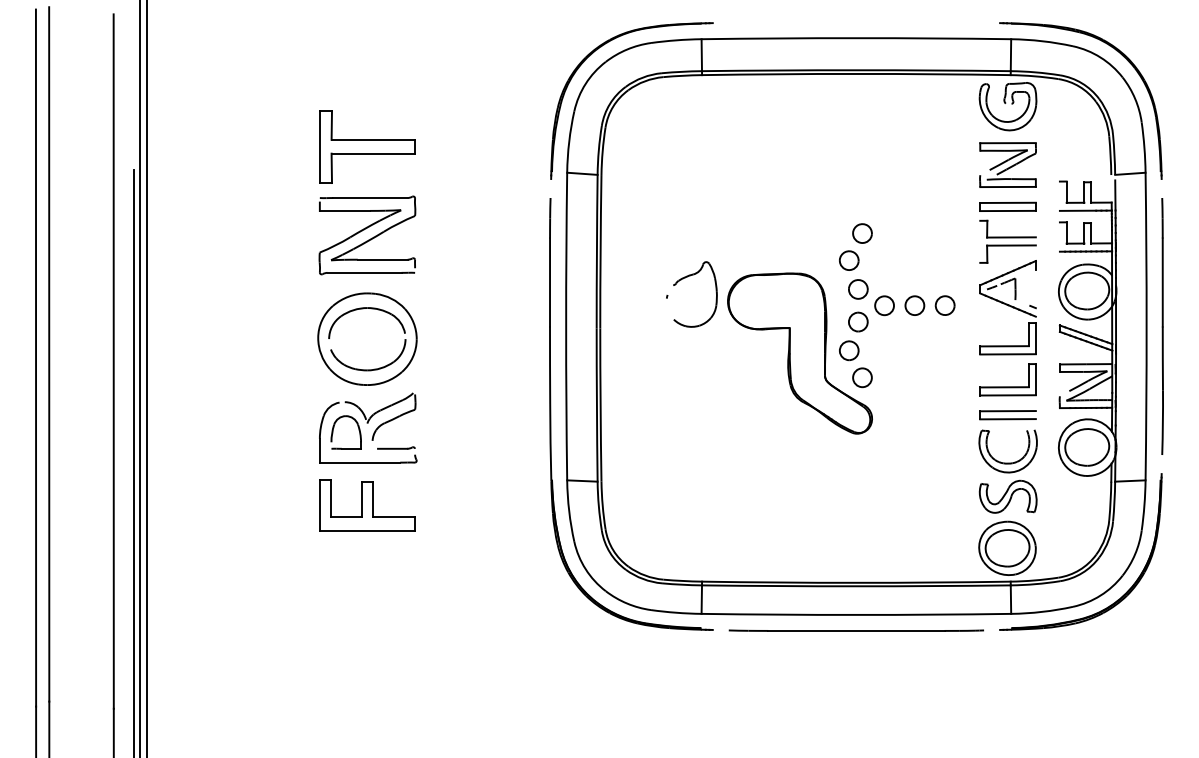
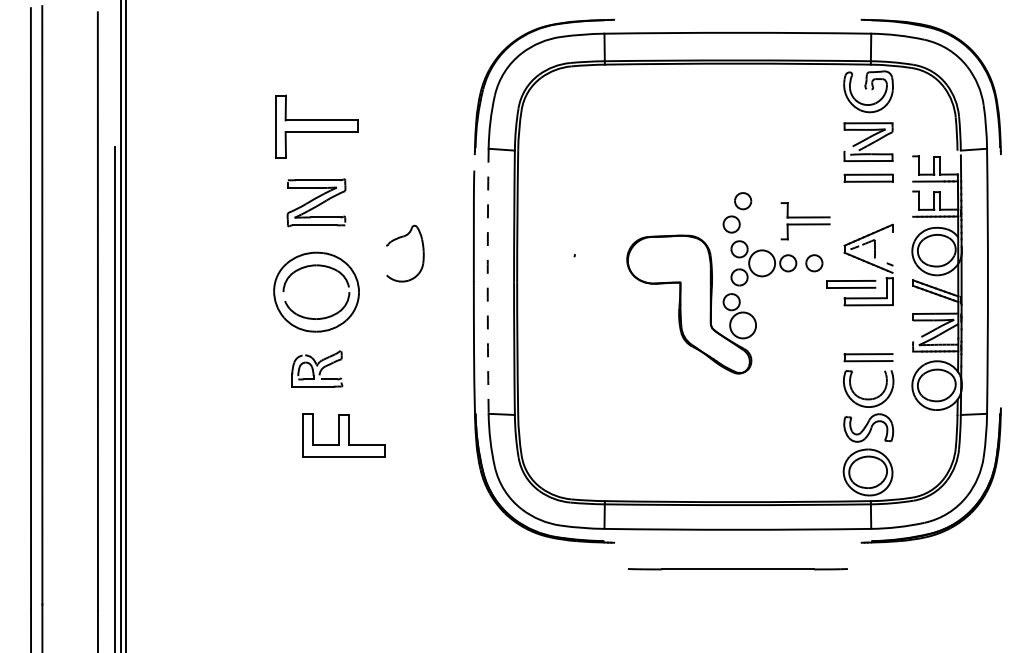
part: (367, 235) -> (316, 202), size x0.7
part: (1007, 241) -> (805, 220), moved
part: (690, 276) -> (401, 238), moved
circle: (884, 305) -> (762, 263), size x1.6
arc: (566, 326) -> (488, 281), solid -> dashed
line: (1162, 326) -> (1001, 281), removed
part: (987, 330) -> (850, 284), added
circle: (862, 377) -> (743, 325), size x1.6
part: (1007, 386) -> (868, 332), removed
part: (368, 427) -> (317, 368), size x0.6
part: (367, 505) -> (344, 435), moved
line: (855, 630) -> (737, 569), moved

